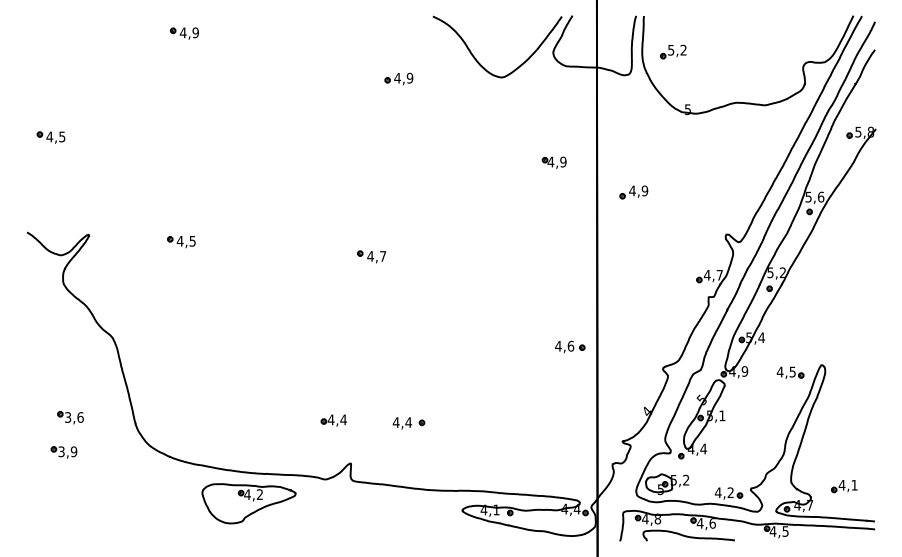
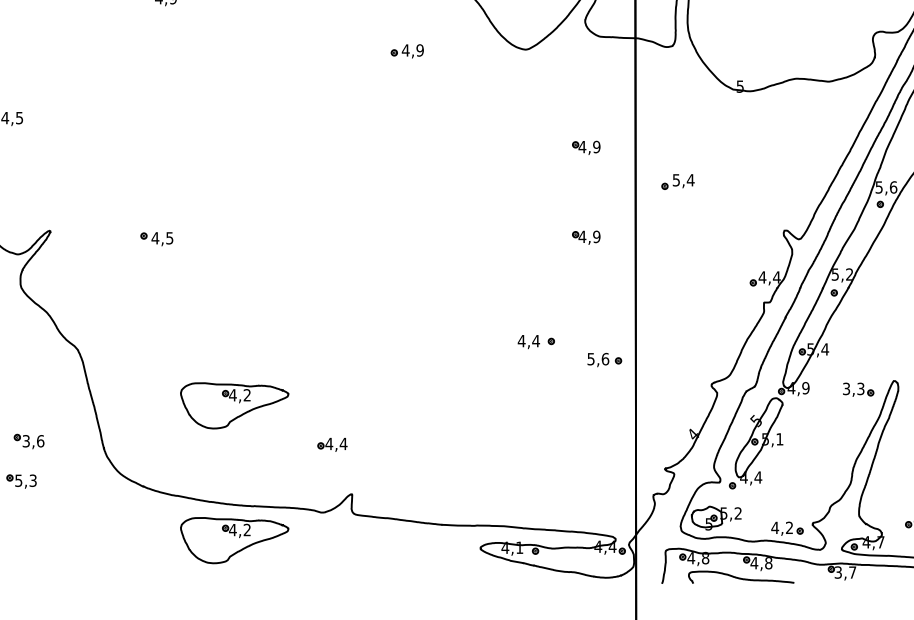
part: (673, 51) -> (723, 19), removed
text: (638, 190) -> (683, 179), 4,9 -> 5,4
part: (553, 240) -> (585, 237), added
part: (371, 256) -> (375, 255), removed
text: (719, 275) -> (776, 277), 4,7 -> 4,4
text: (558, 346) -> (591, 359), 4,6 -> 5,6
text: (785, 371) -> (852, 388), 4,5 -> 3,3
part: (248, 386) -> (234, 405), added
part: (408, 423) -> (535, 342), moved
text: (67, 451) -> (25, 480), 3,9 -> 5,3
text: (712, 523) -> (768, 563), 4,6 -> 4,8
text: (778, 531) -> (844, 572), 4,5 -> 3,7

